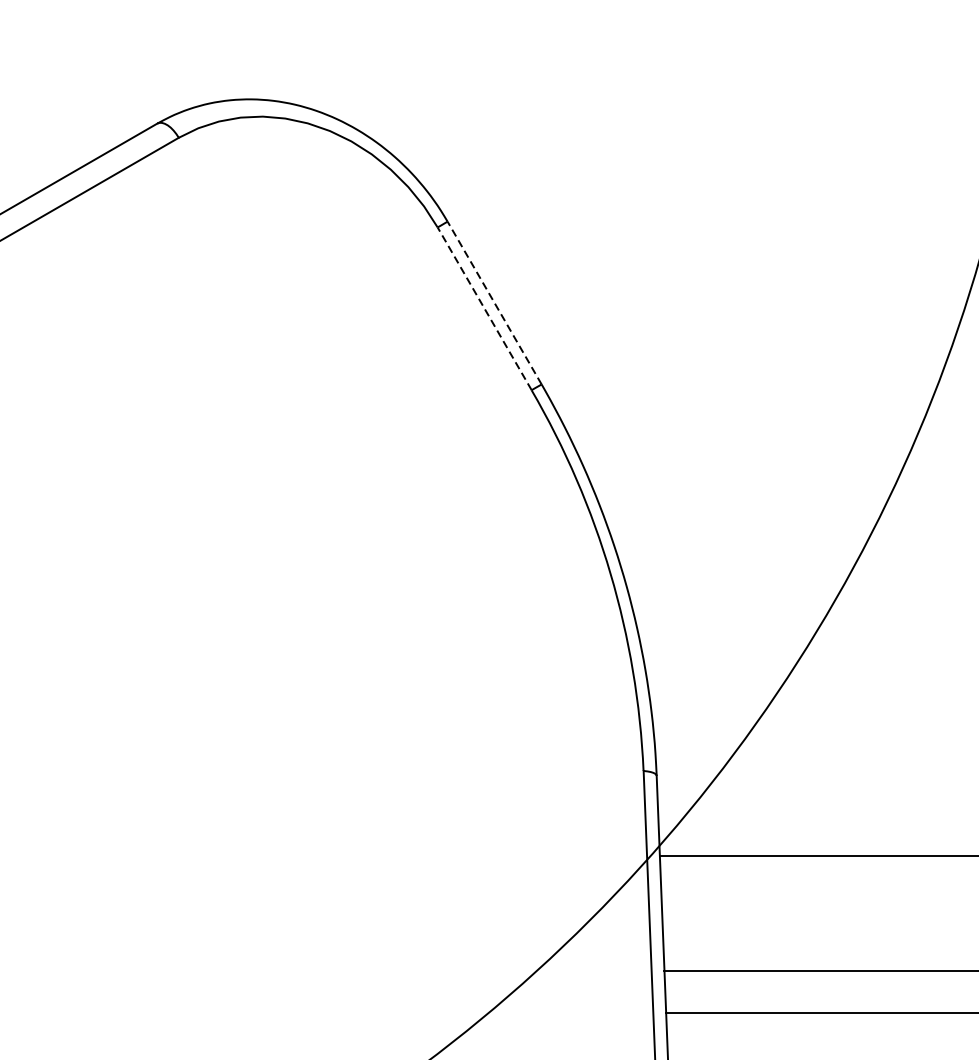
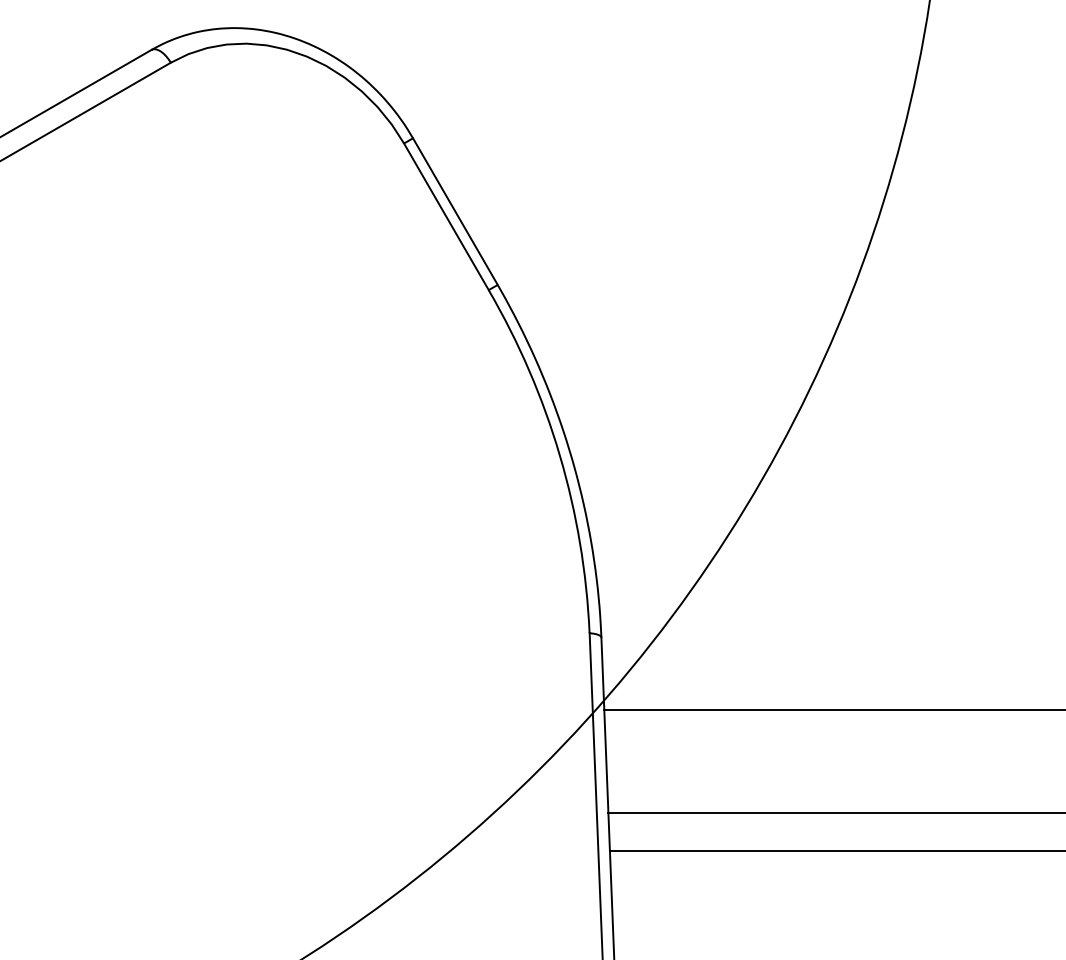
line: (494, 302) -> (455, 211), dashed -> solid
line: (484, 308) -> (446, 216), dashed -> solid

